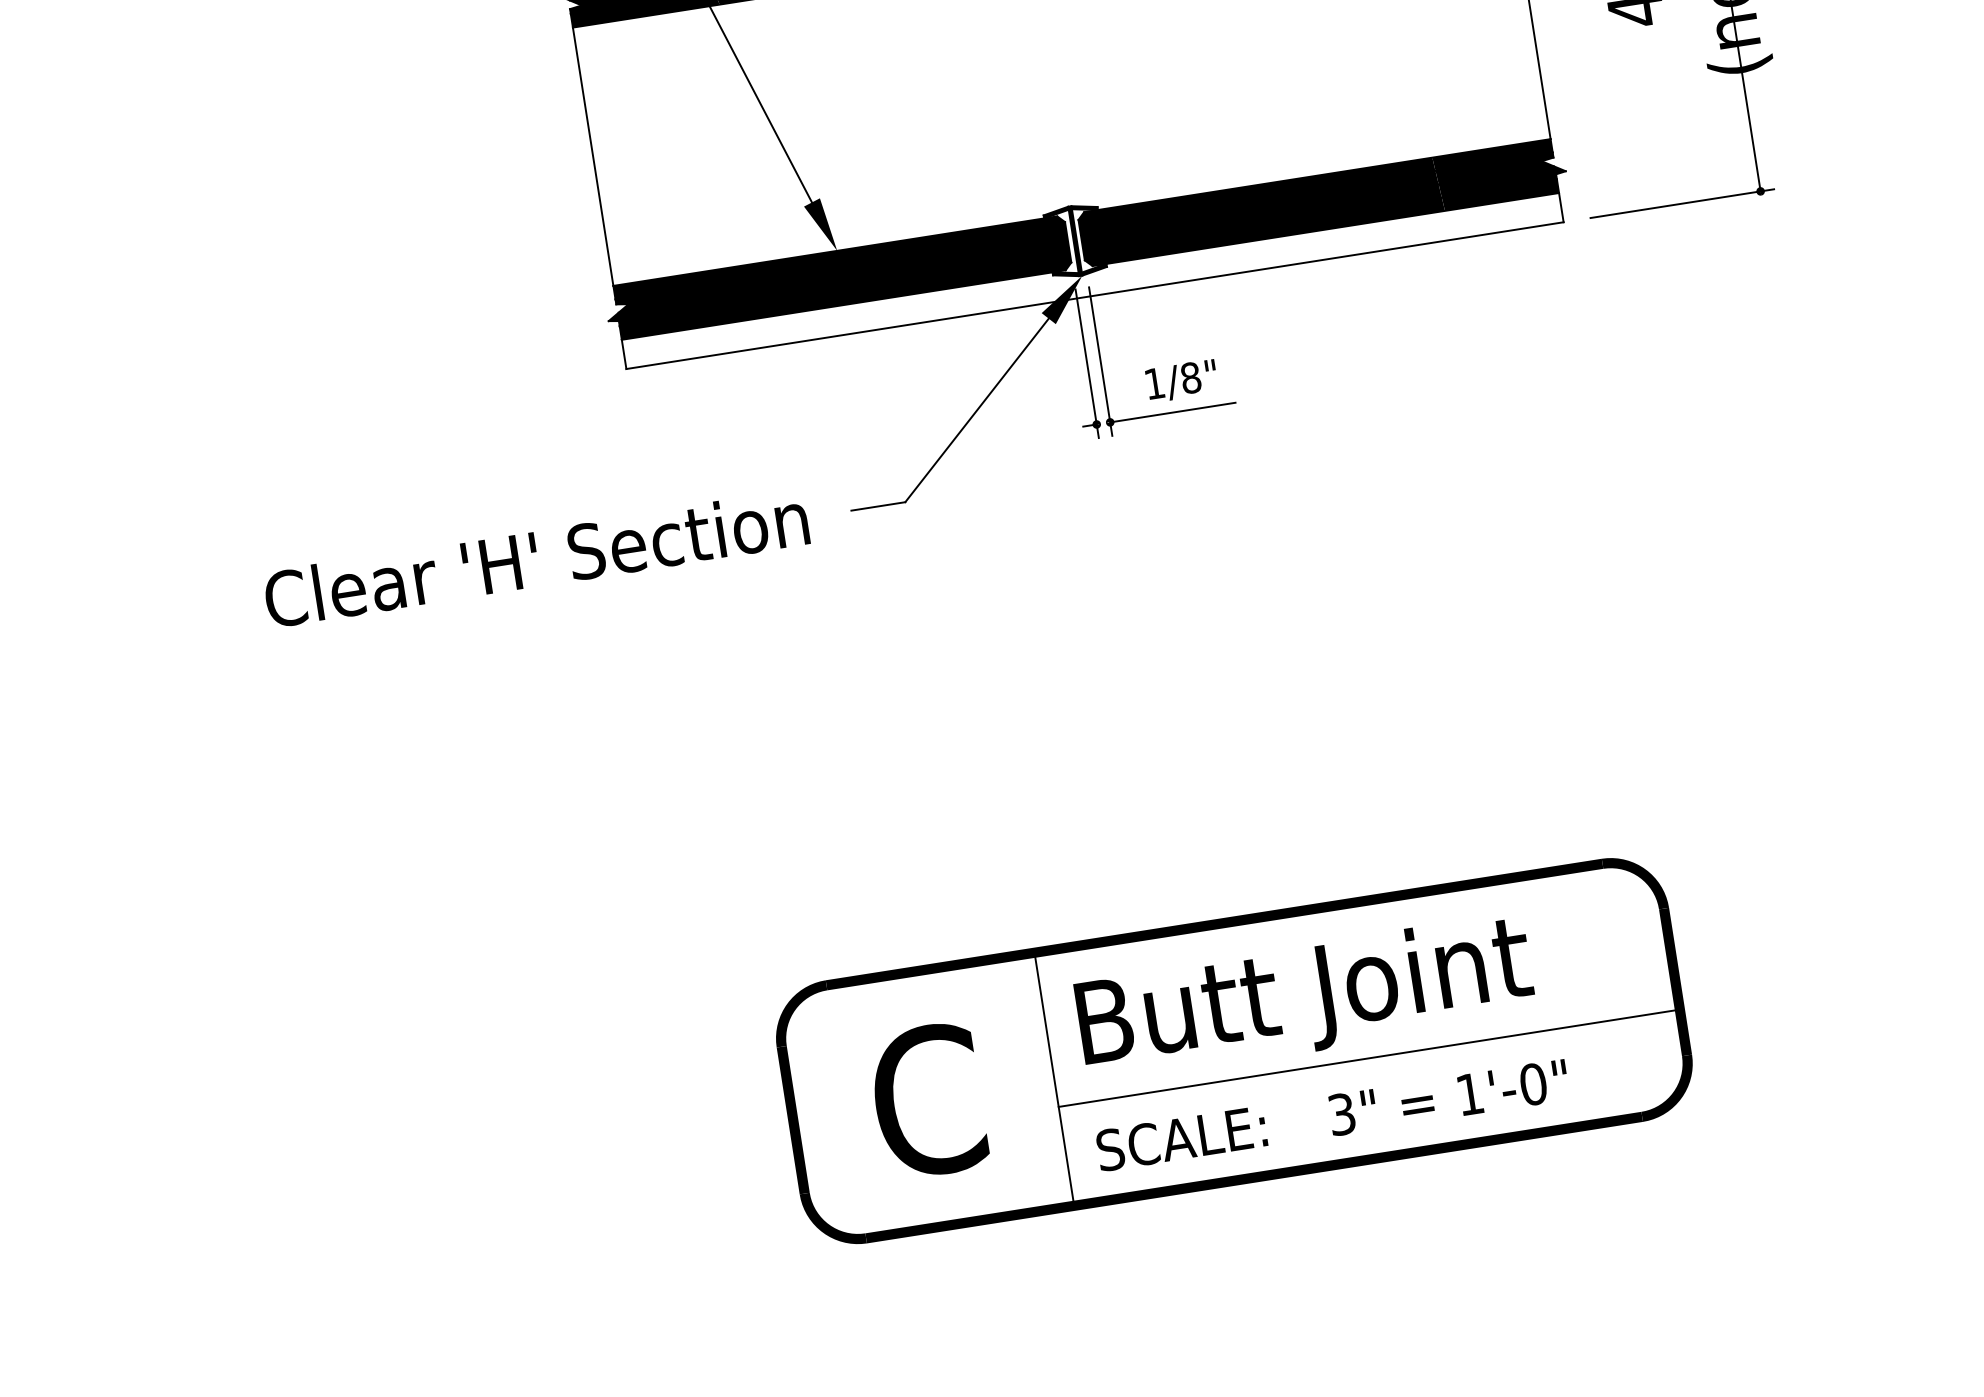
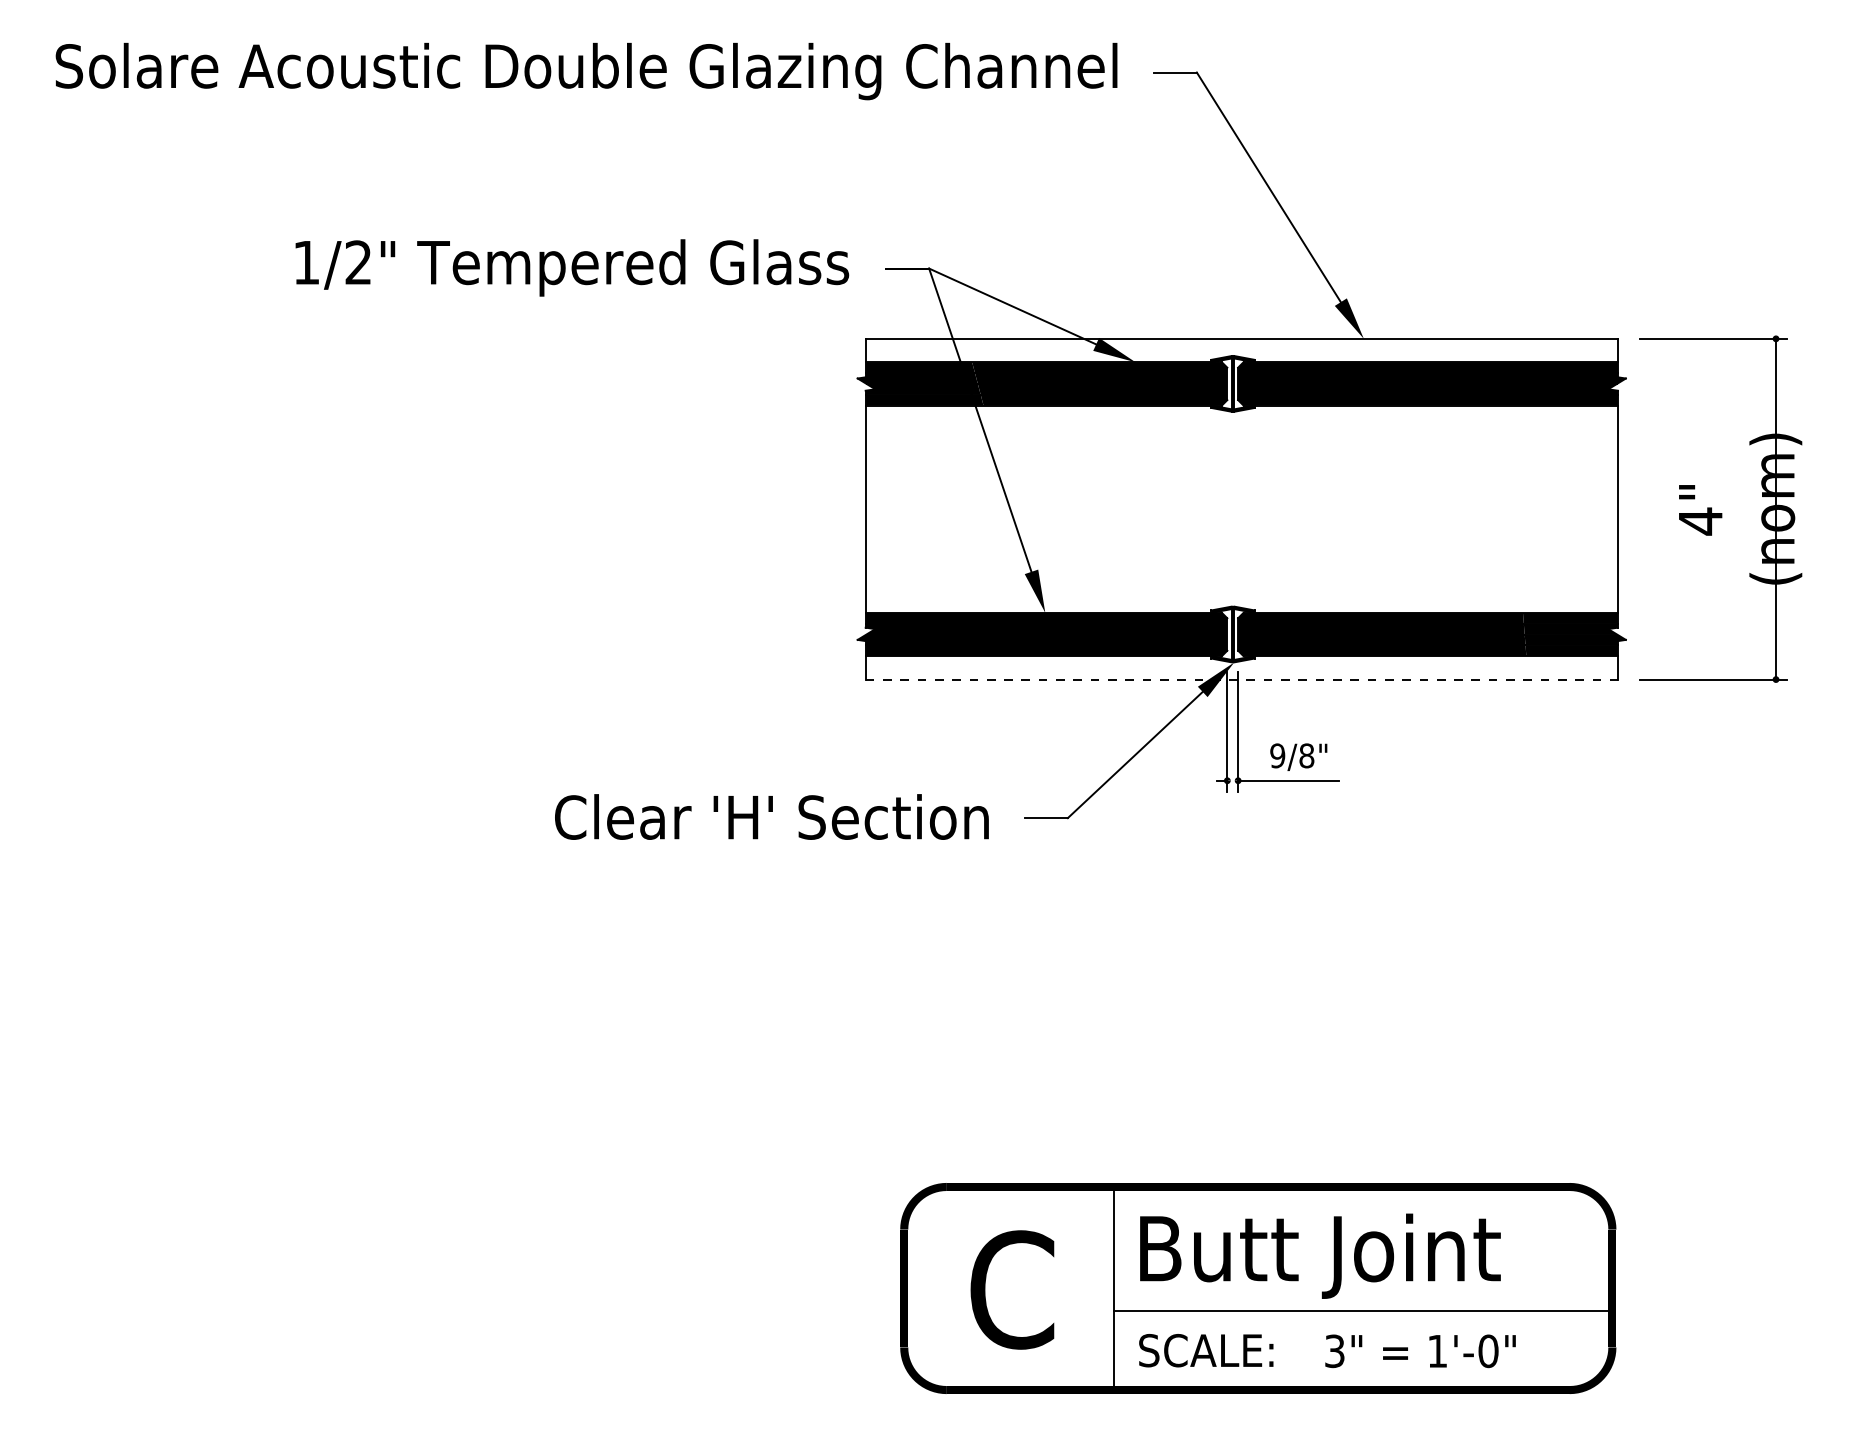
line: (1095, 295) -> (1242, 679), solid -> dashed
text: (1154, 383) -> (1277, 755), 1/8" -> 9/8"

